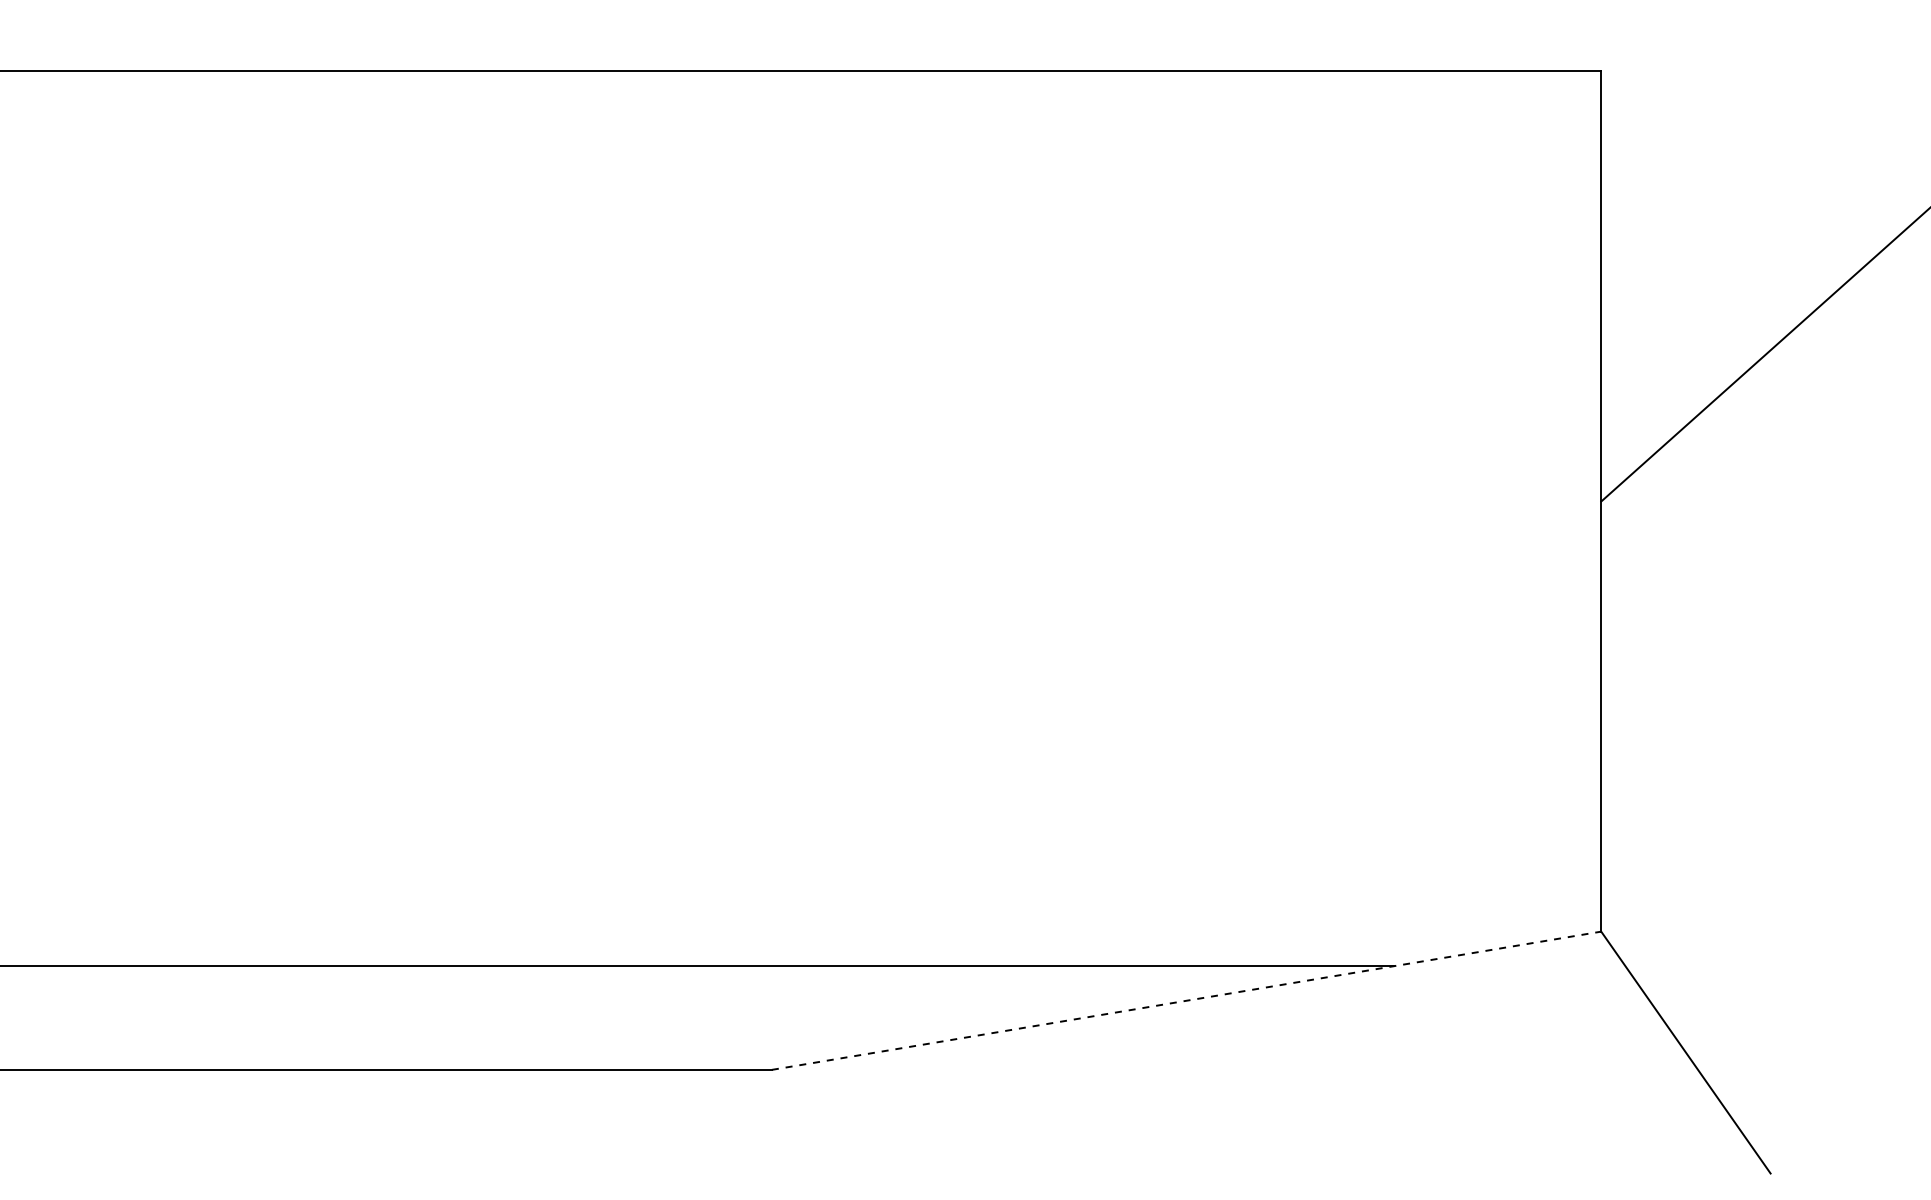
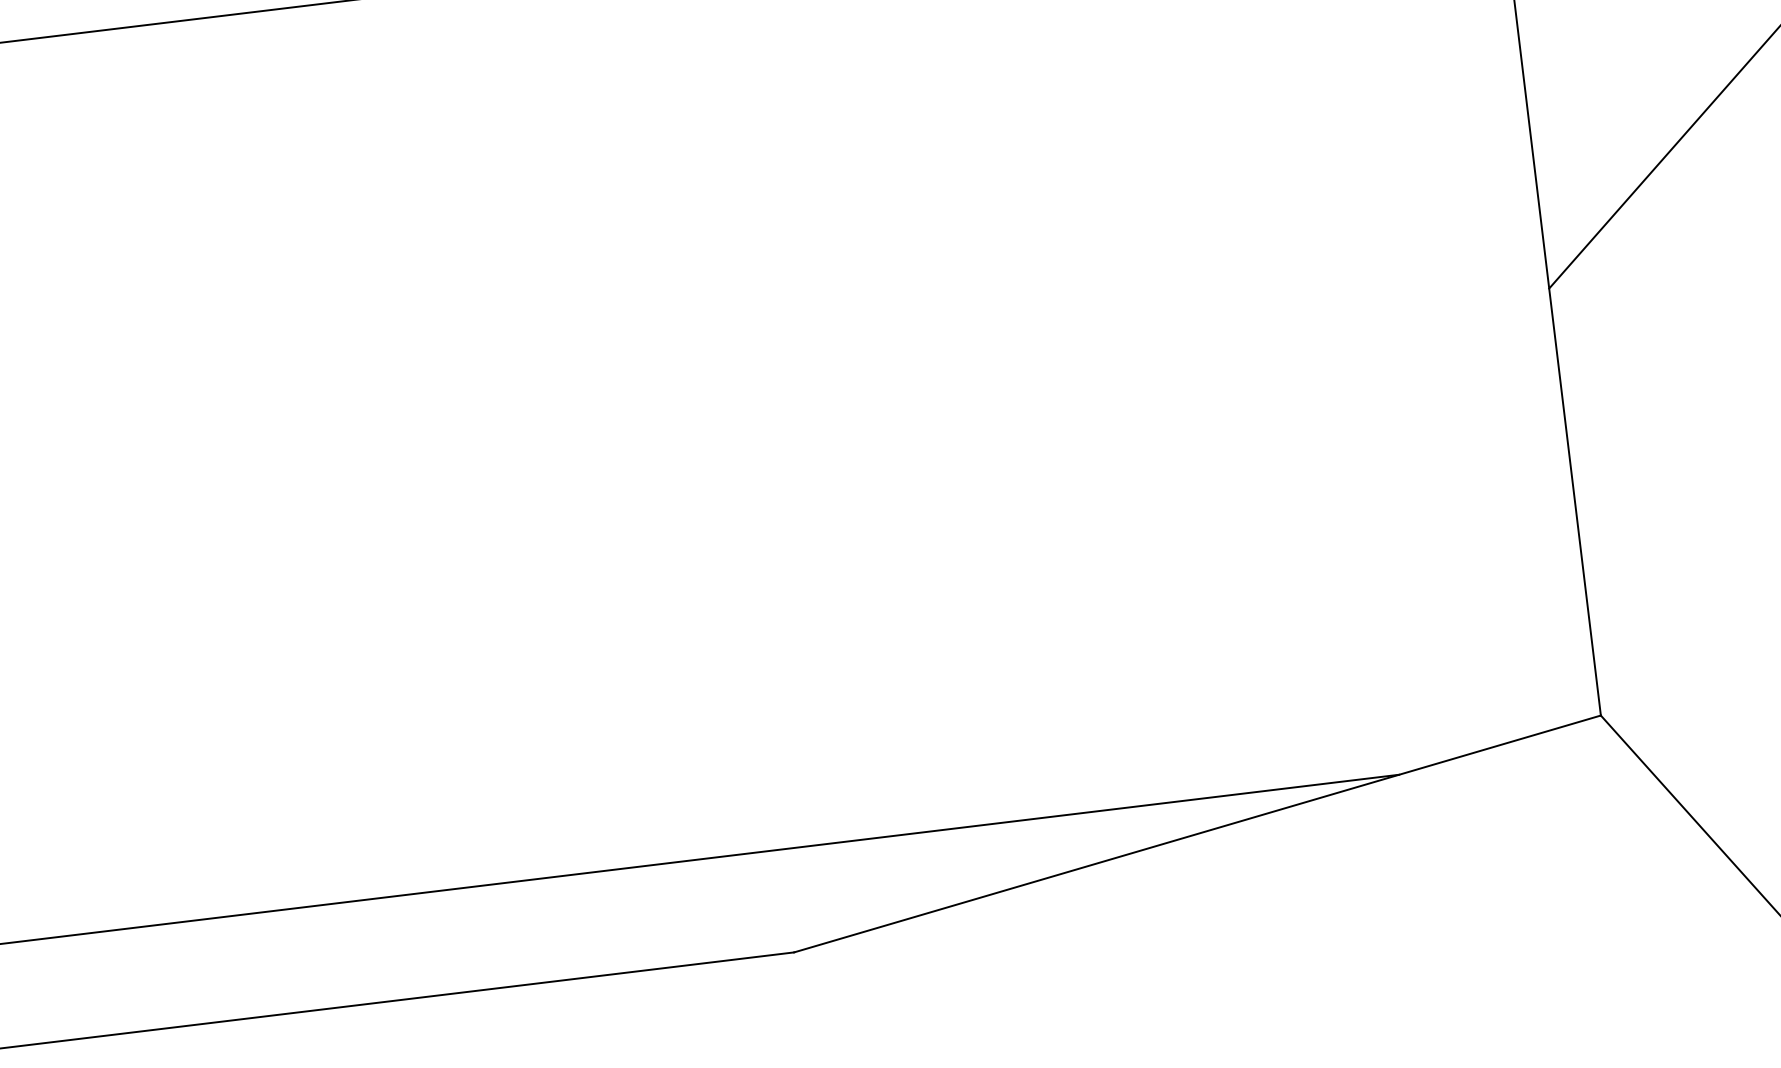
line: (1187, 1000) -> (1198, 833), dashed -> solid

